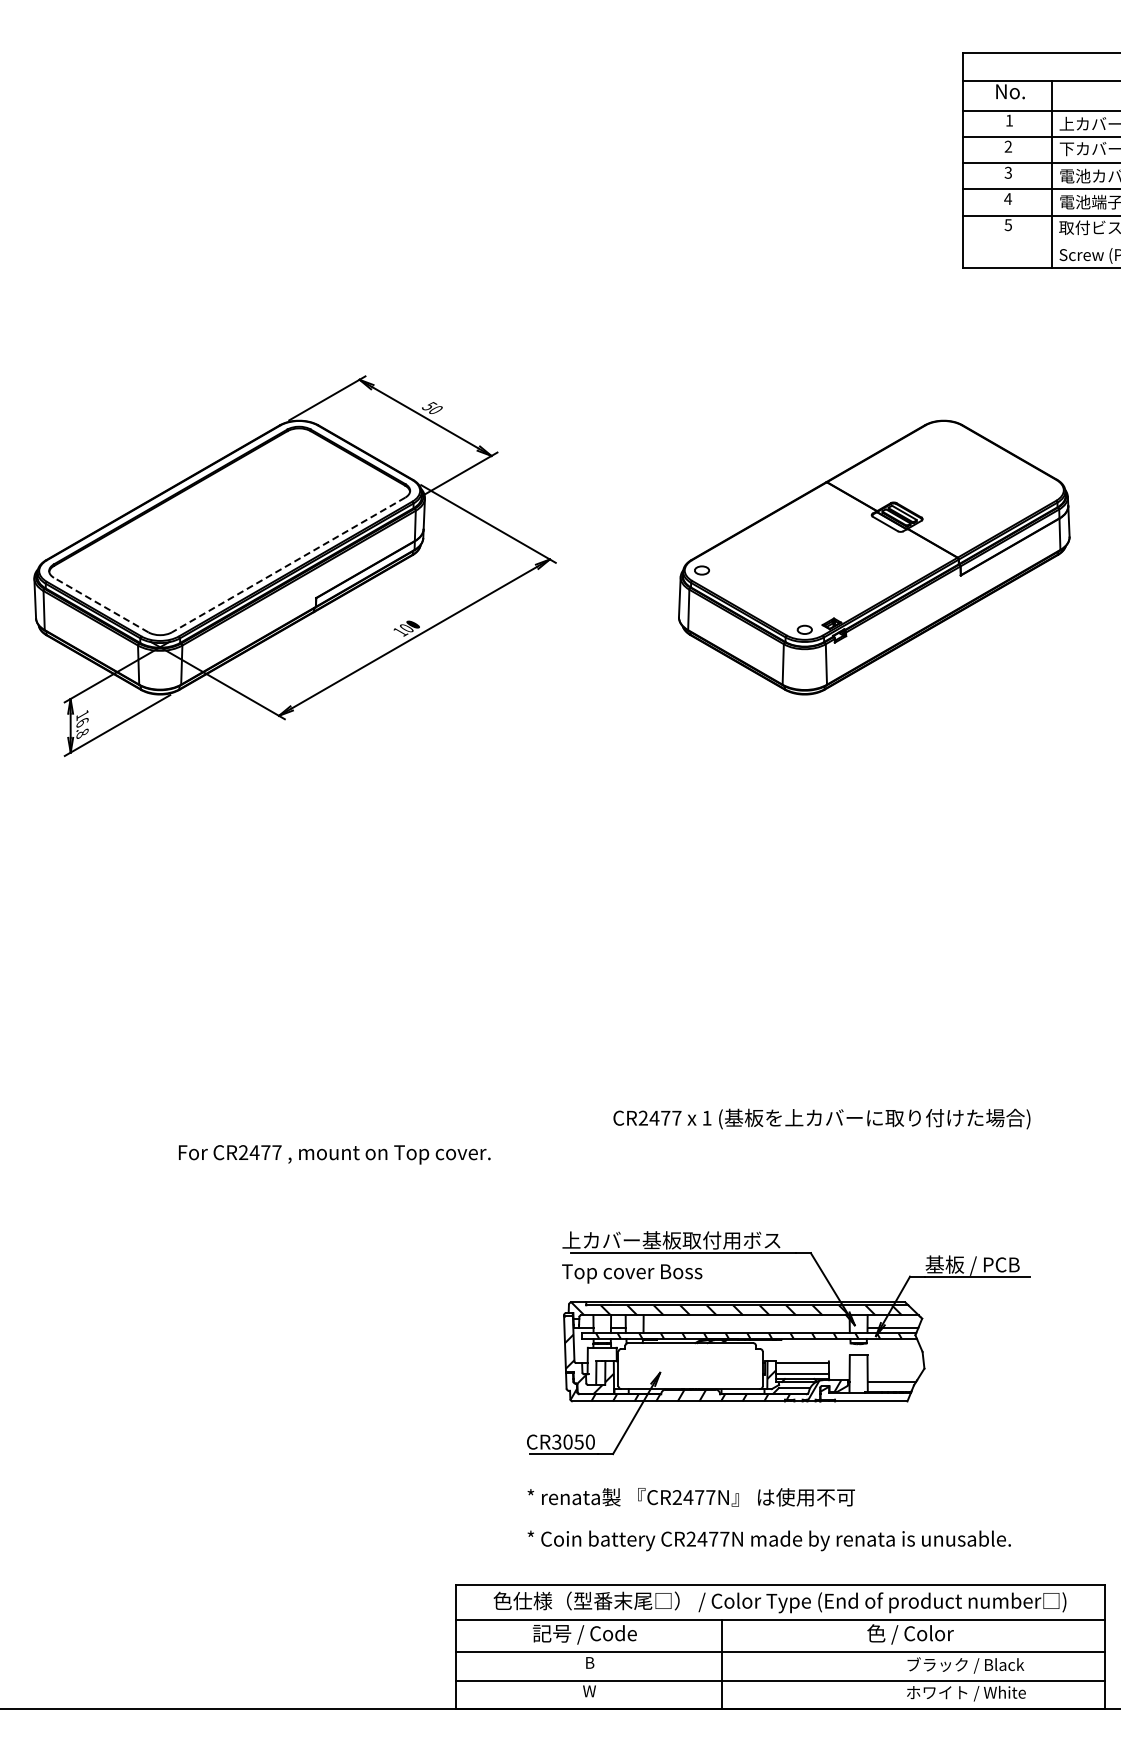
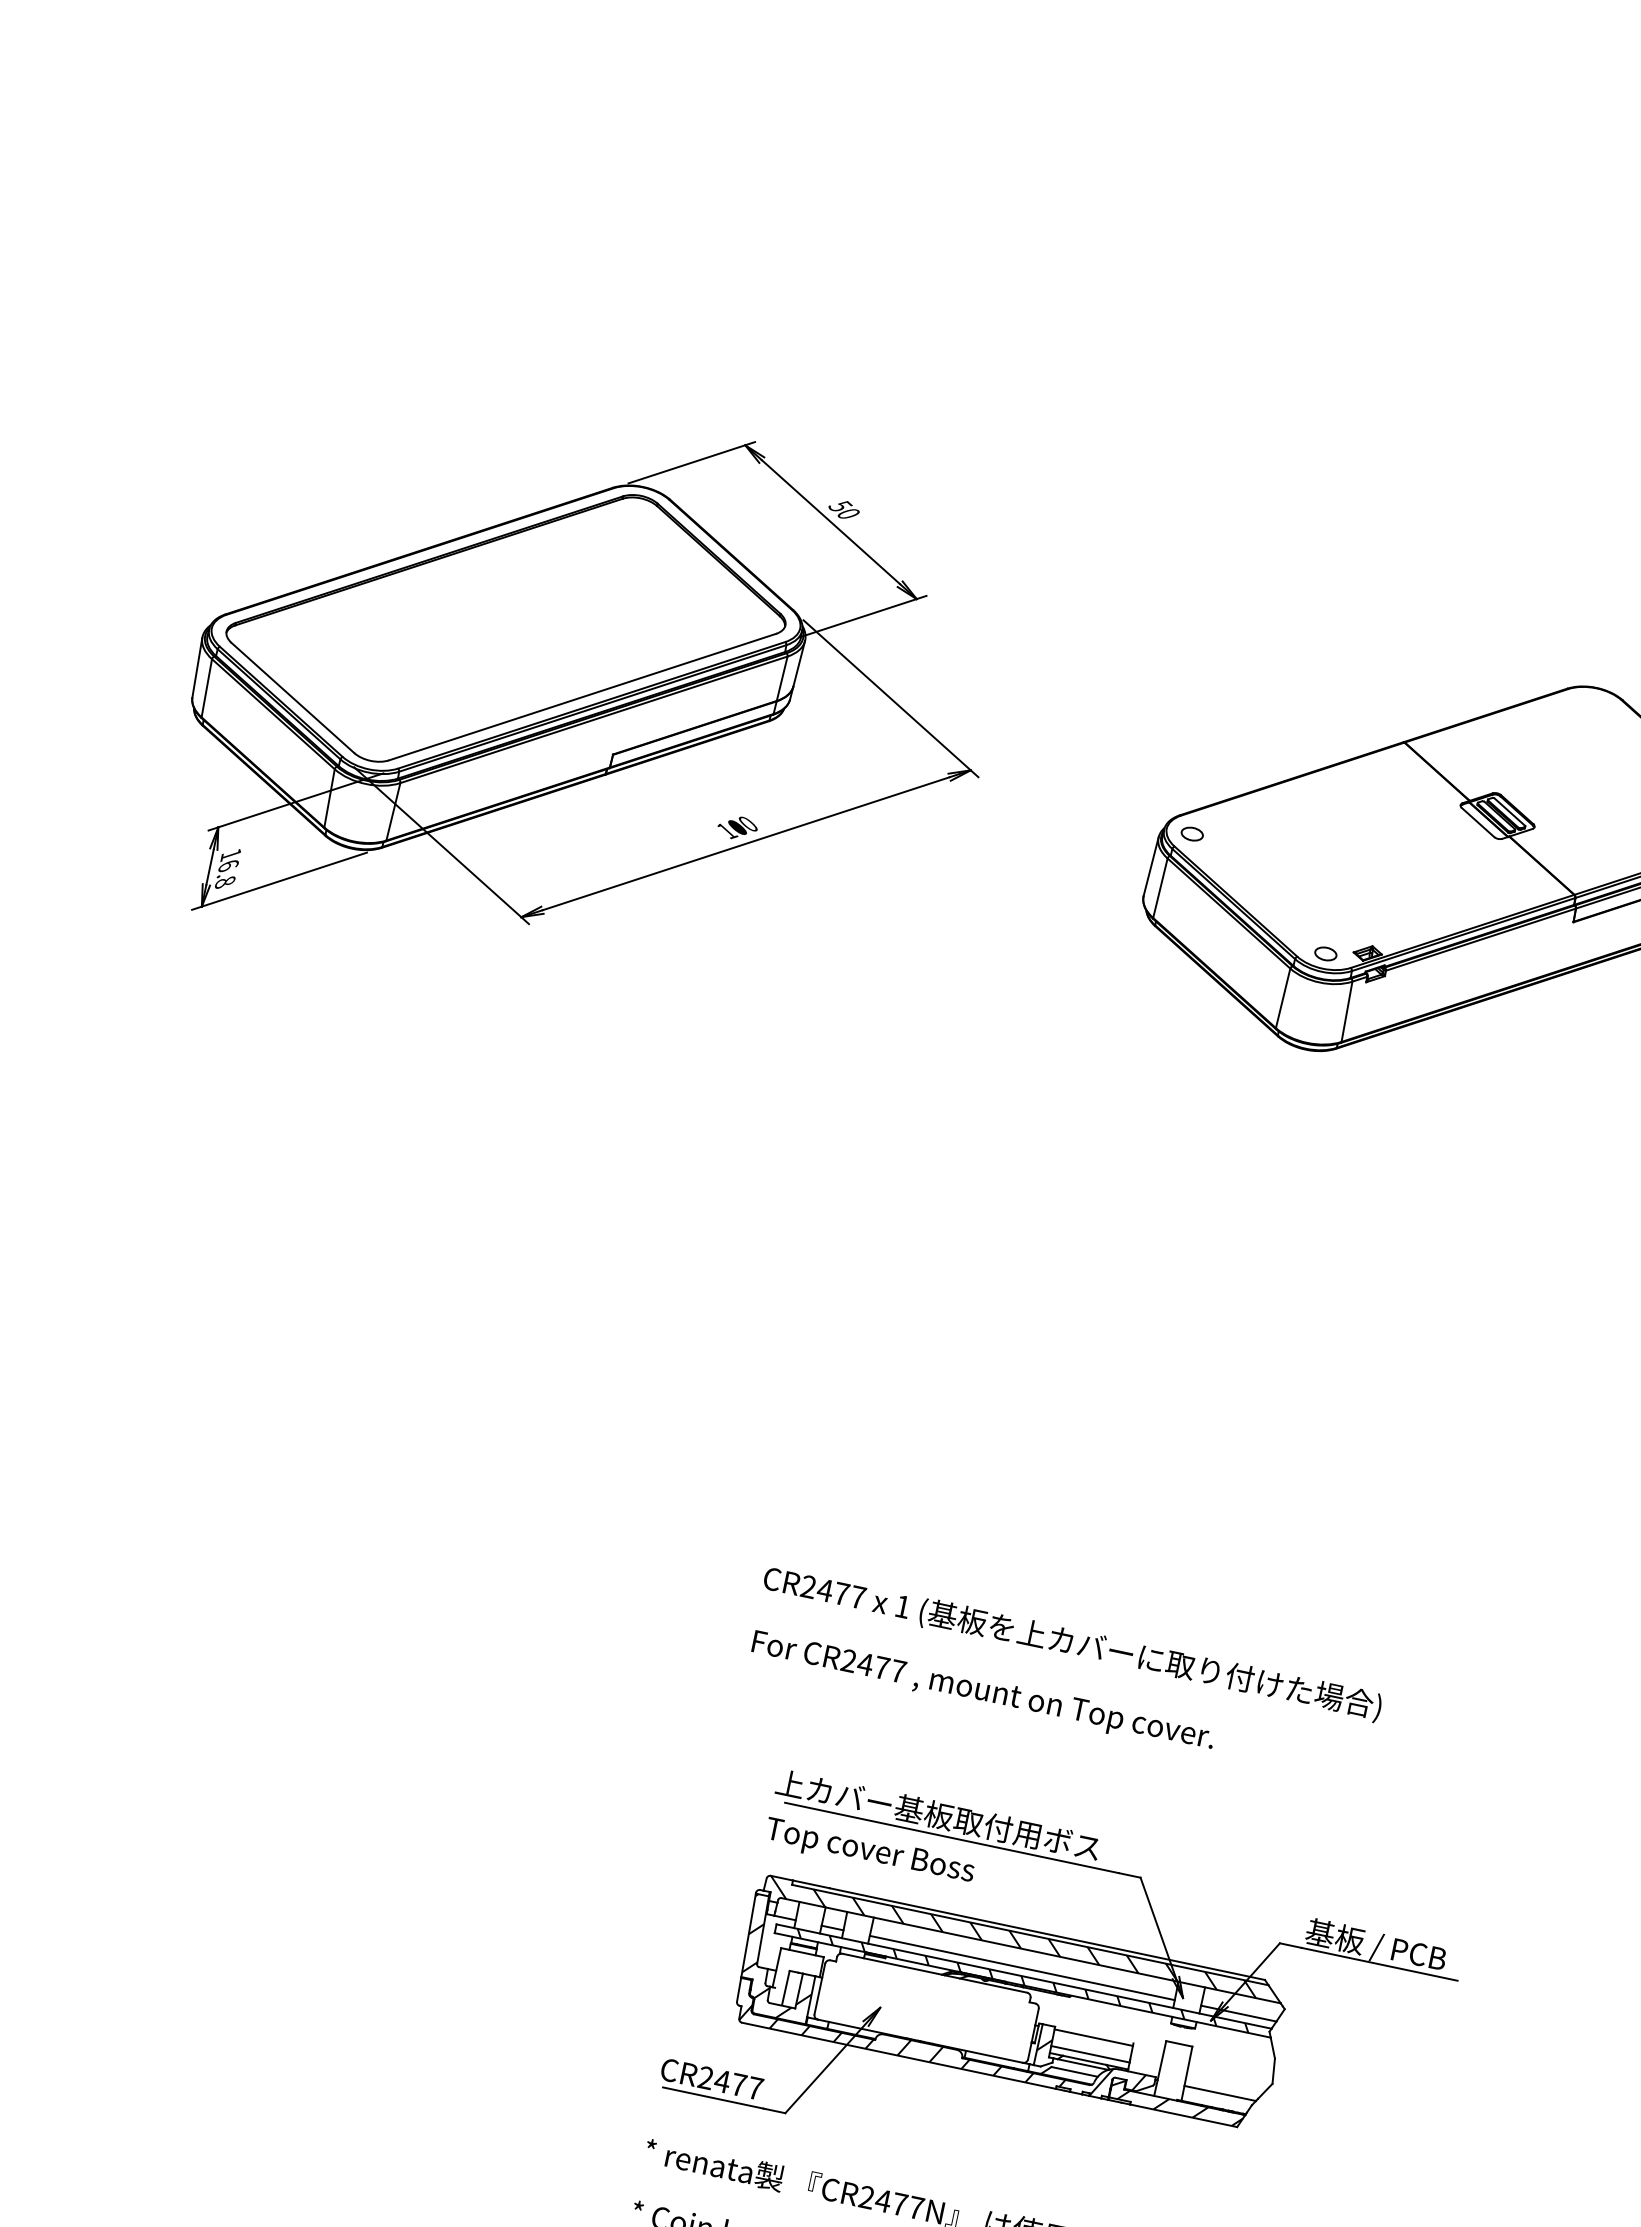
line: (288, 565) -> (582, 697), dashed -> solid
line: (101, 605) -> (293, 698), dashed -> solid
text: (821, 1118) -> (1072, 1642), moved
text: (334, 1154) -> (982, 1692), moved
line: (746, 1327) -> (1022, 1967), added
hatch: (867, 1396) -> (1179, 2107), added
text: (573, 1441) -> (730, 2082), CR3050 -> CR2477

